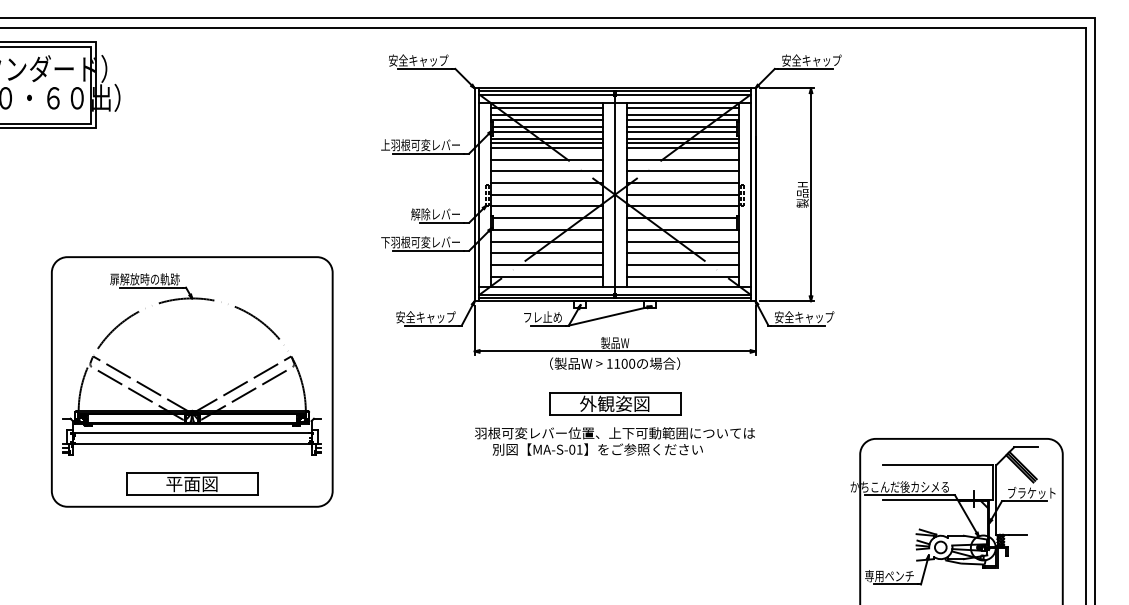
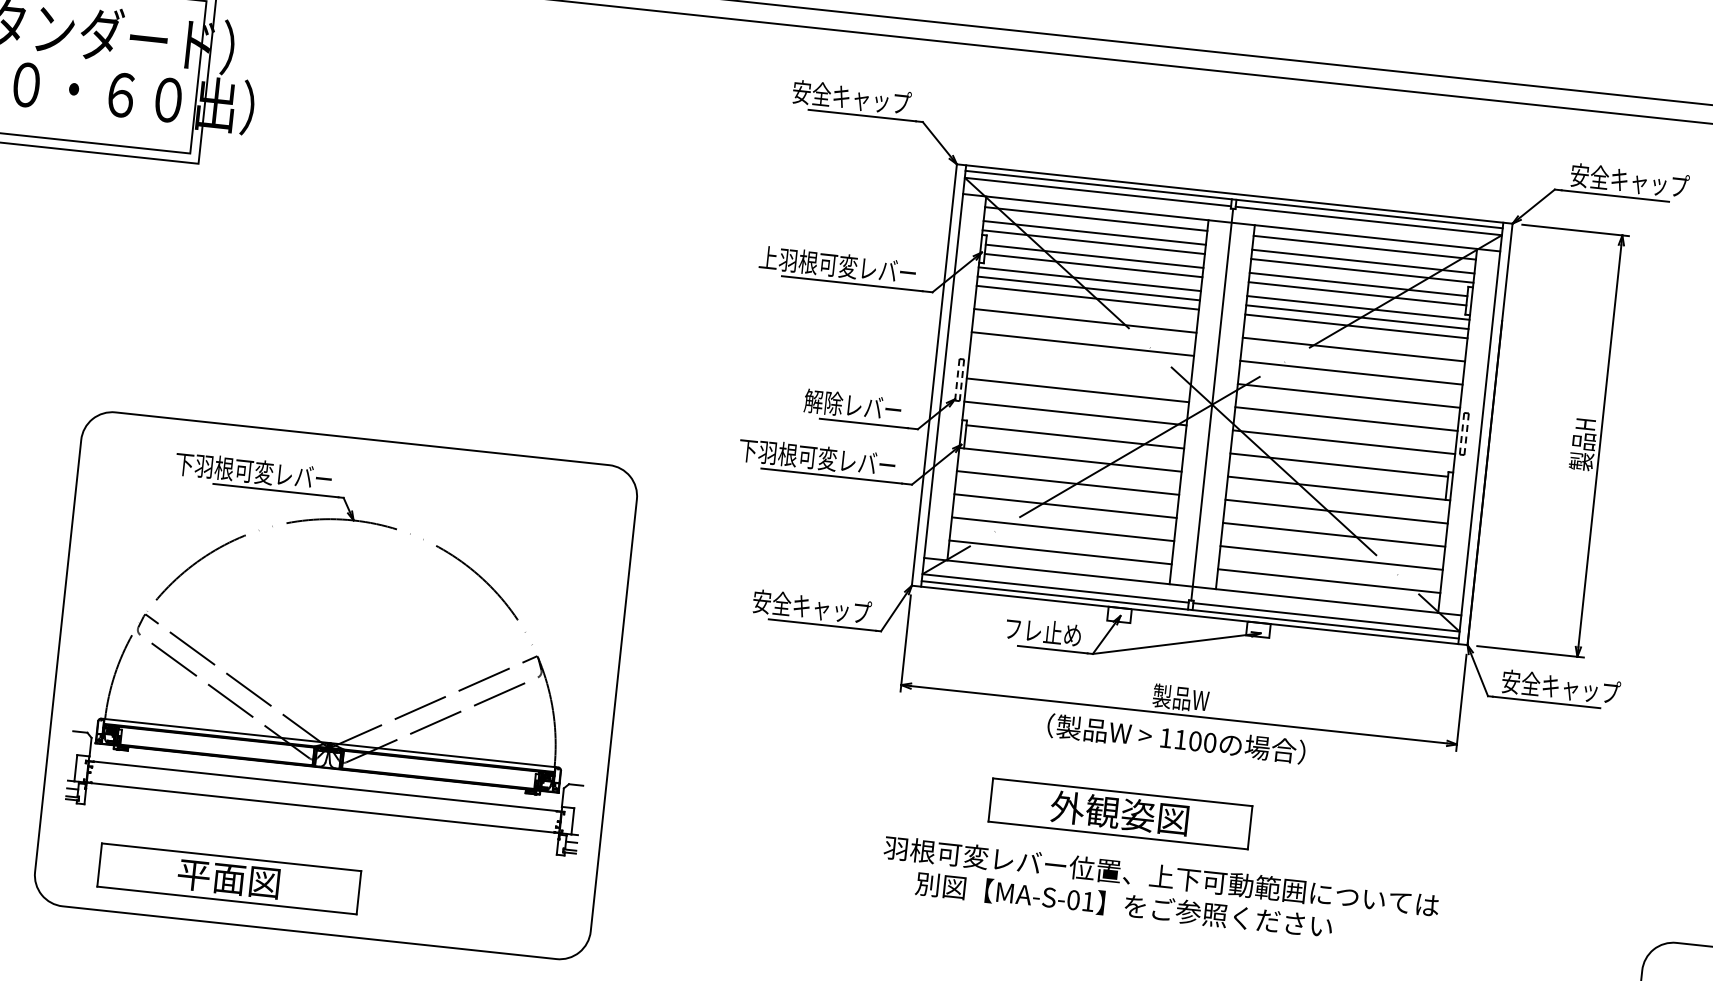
line: (547, 183) -> (1080, 368), removed
text: (139, 279) -> (253, 471), 扉解放時の軌跡 -> 下羽根可変レバー
part: (615, 403) -> (1121, 812), moved
part: (192, 483) -> (229, 877), moved

